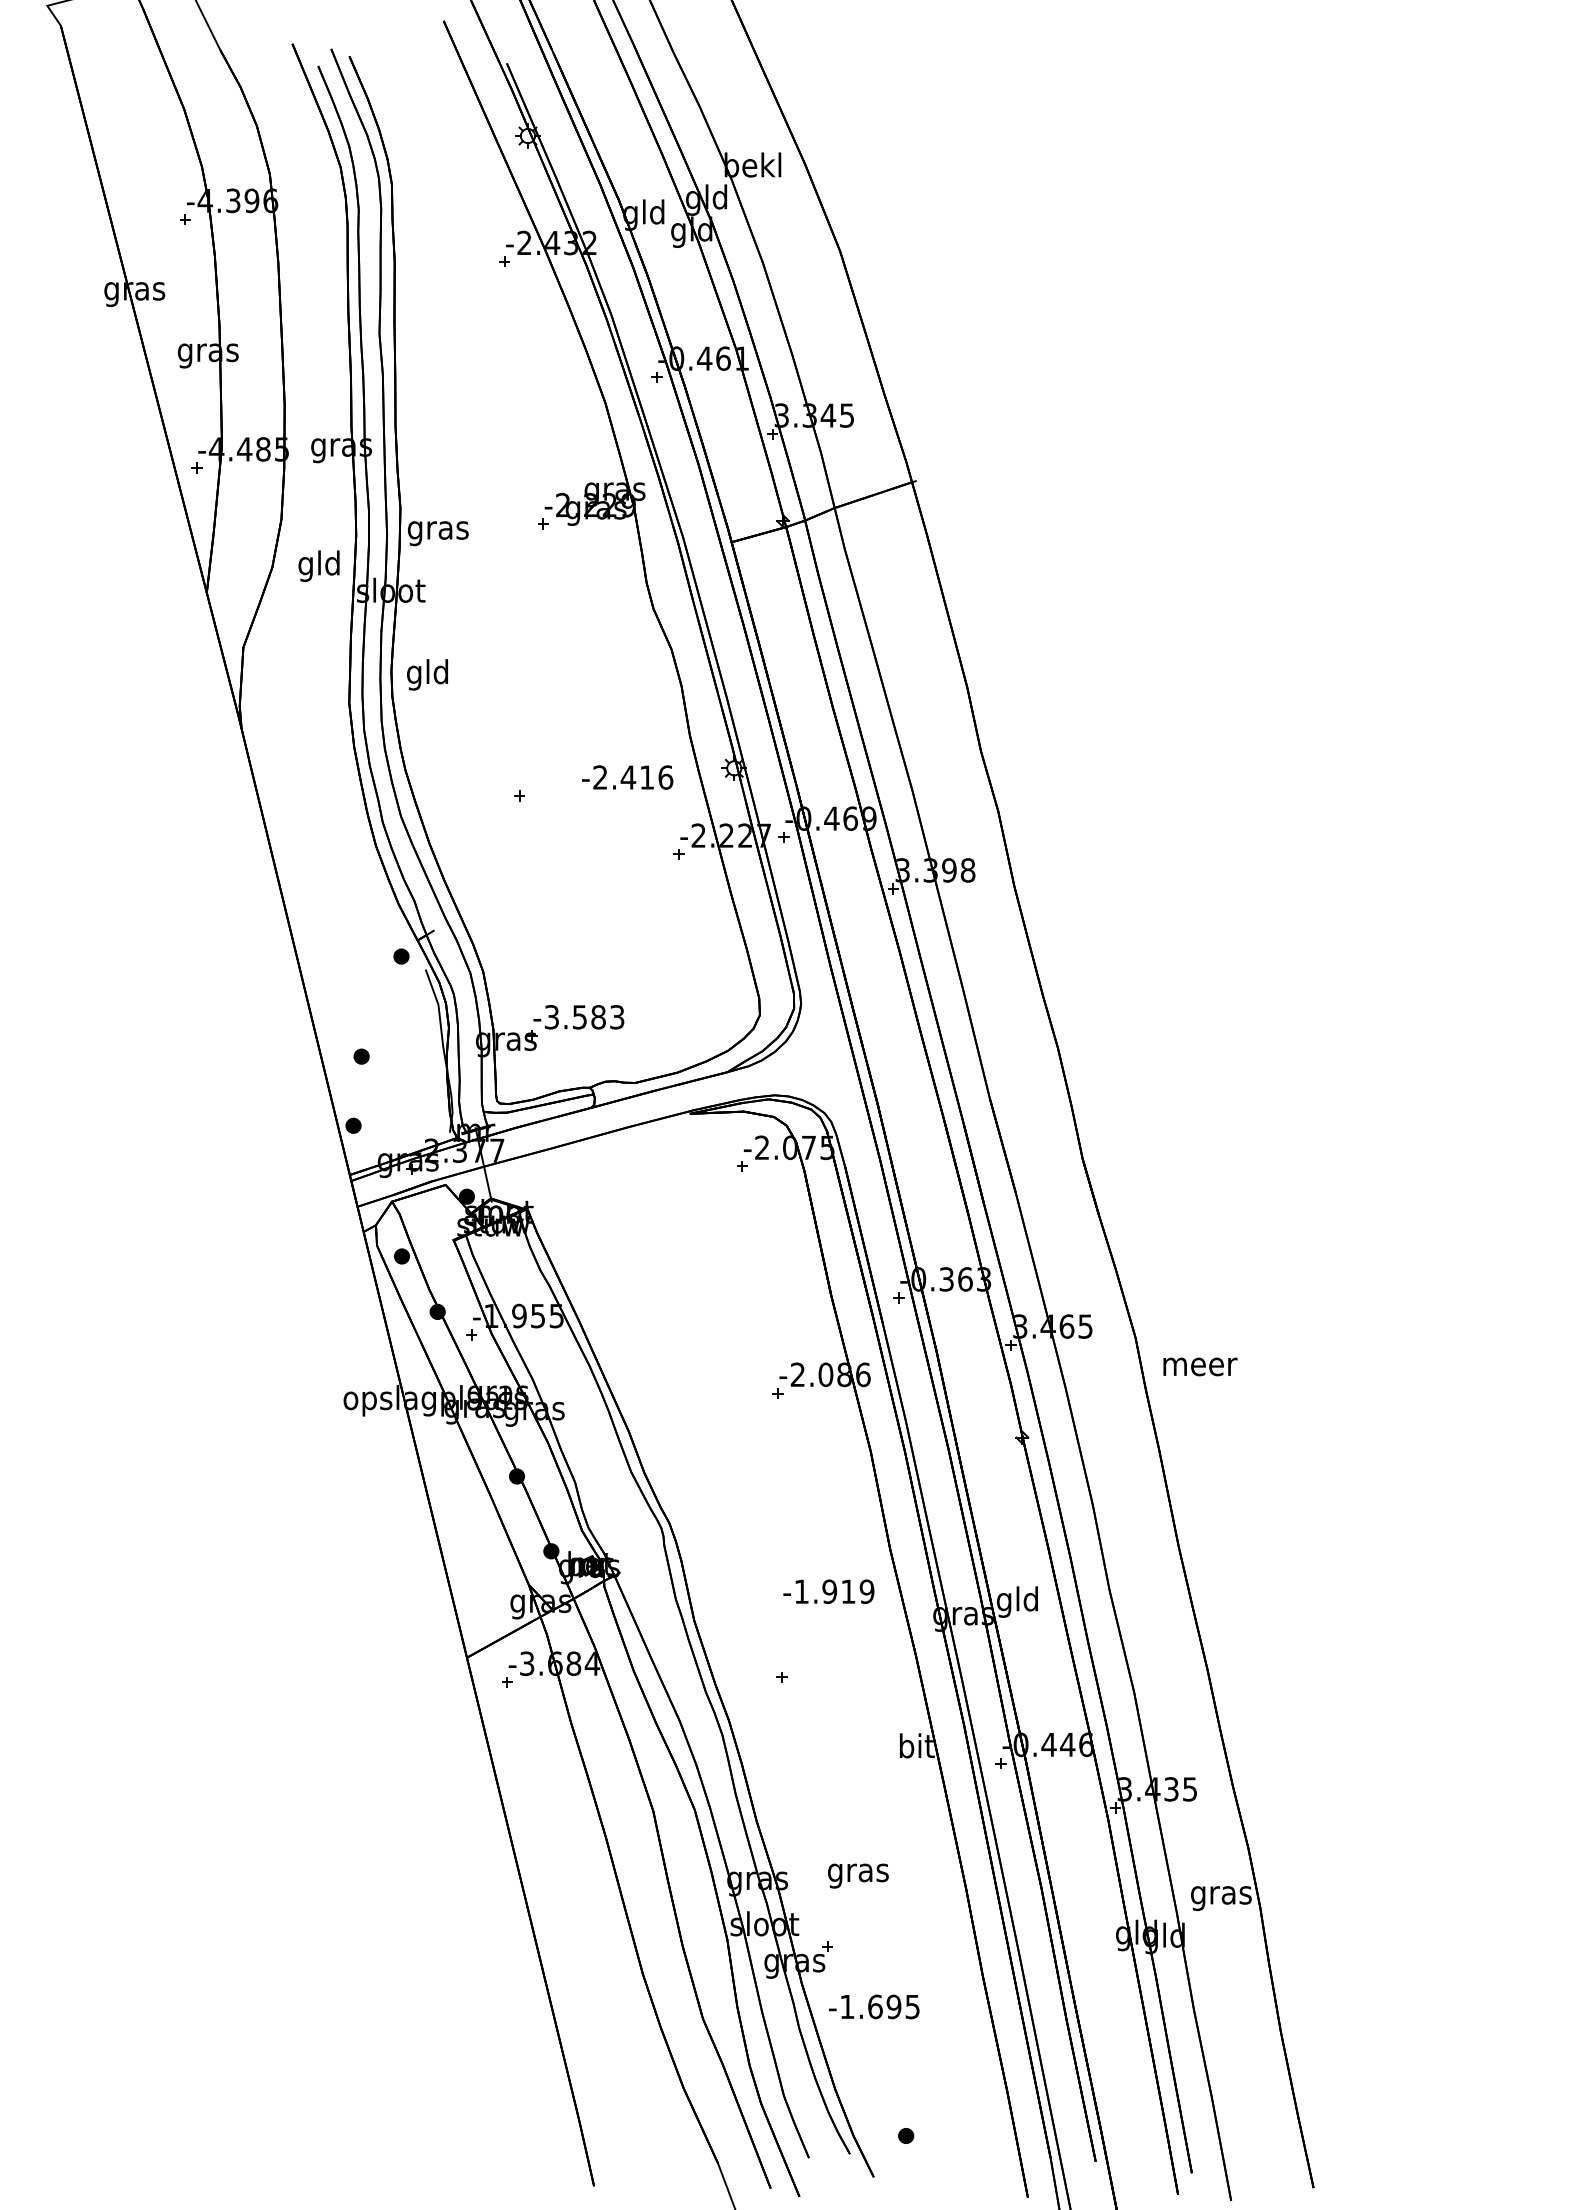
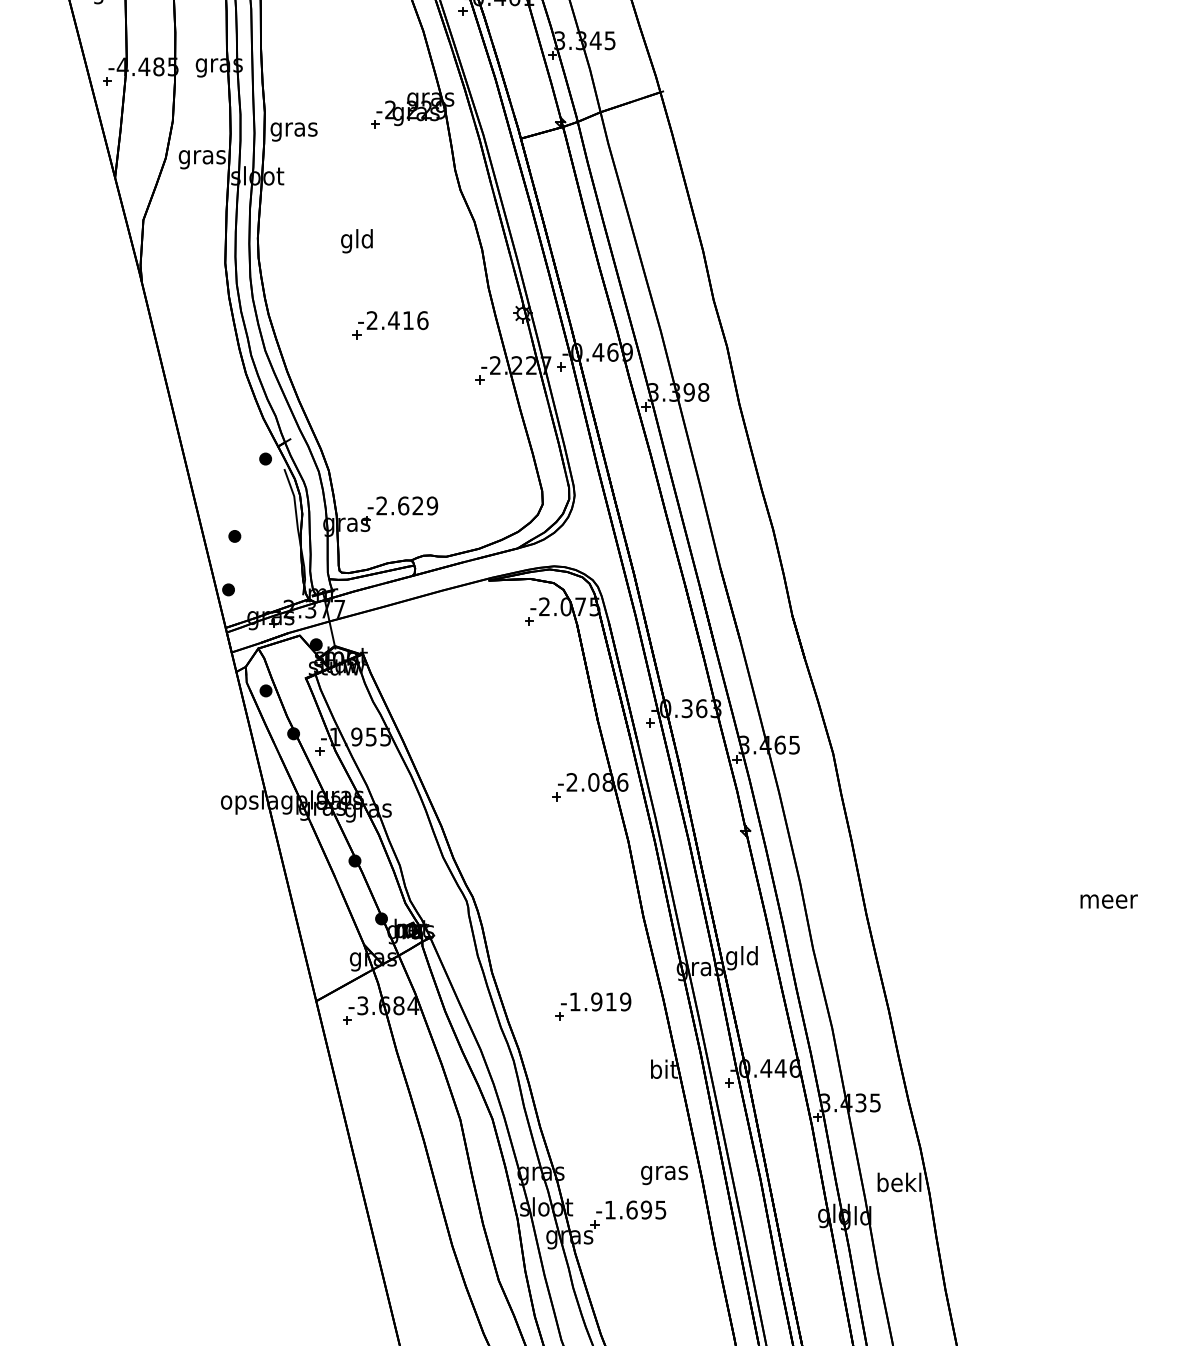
text: (319, 565) -> (202, 156), gld -> gras
text: (427, 674) -> (356, 240), moved
text: (627, 777) -> (393, 320), moved
text: (584, 1017) -> (407, 506), -3.583 -> -2.629
text: (1200, 1366) -> (1109, 901), moved
text: (828, 1591) -> (595, 1001), moved
text: (858, 1875) -> (664, 1174), moved
text: (1221, 1895) -> (899, 1185), gras -> bekl
text: (874, 2006) -> (631, 1209), moved

